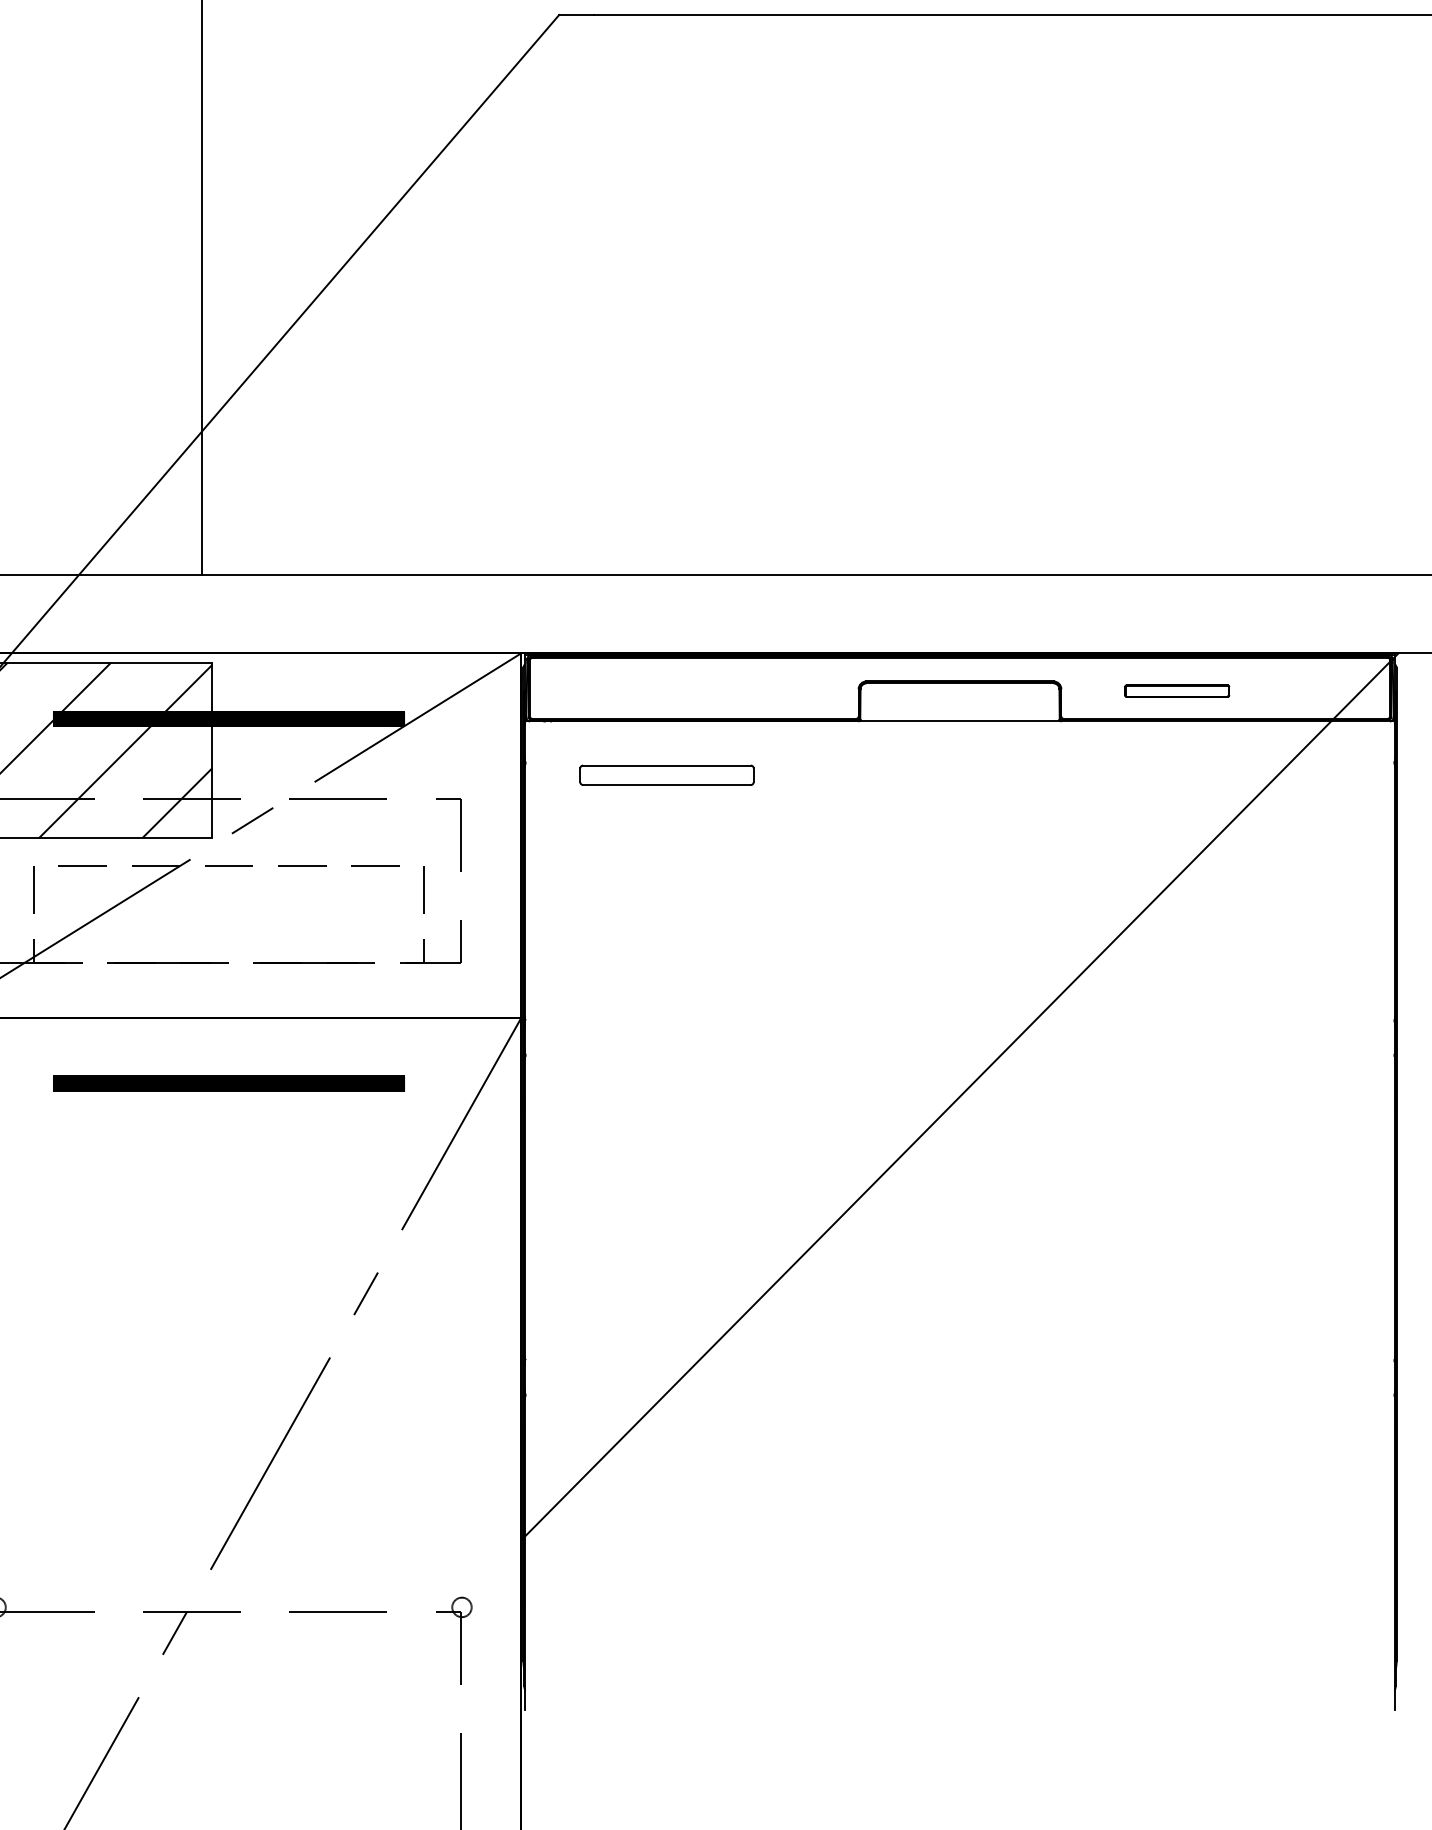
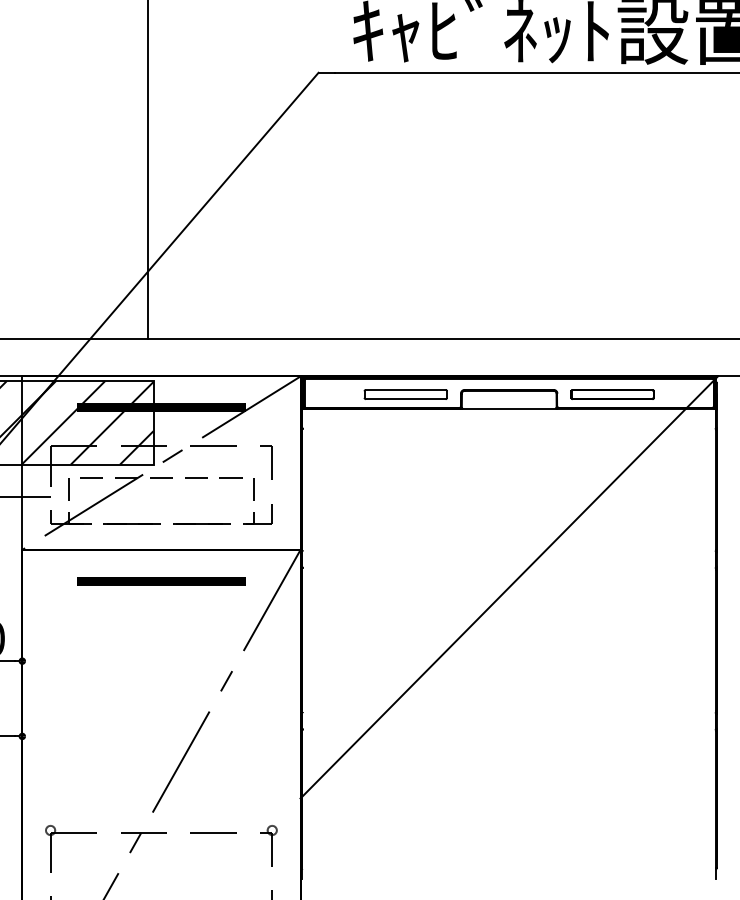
part: (1177, 691) -> (612, 394), size x1.67
part: (666, 775) -> (405, 394), moved

